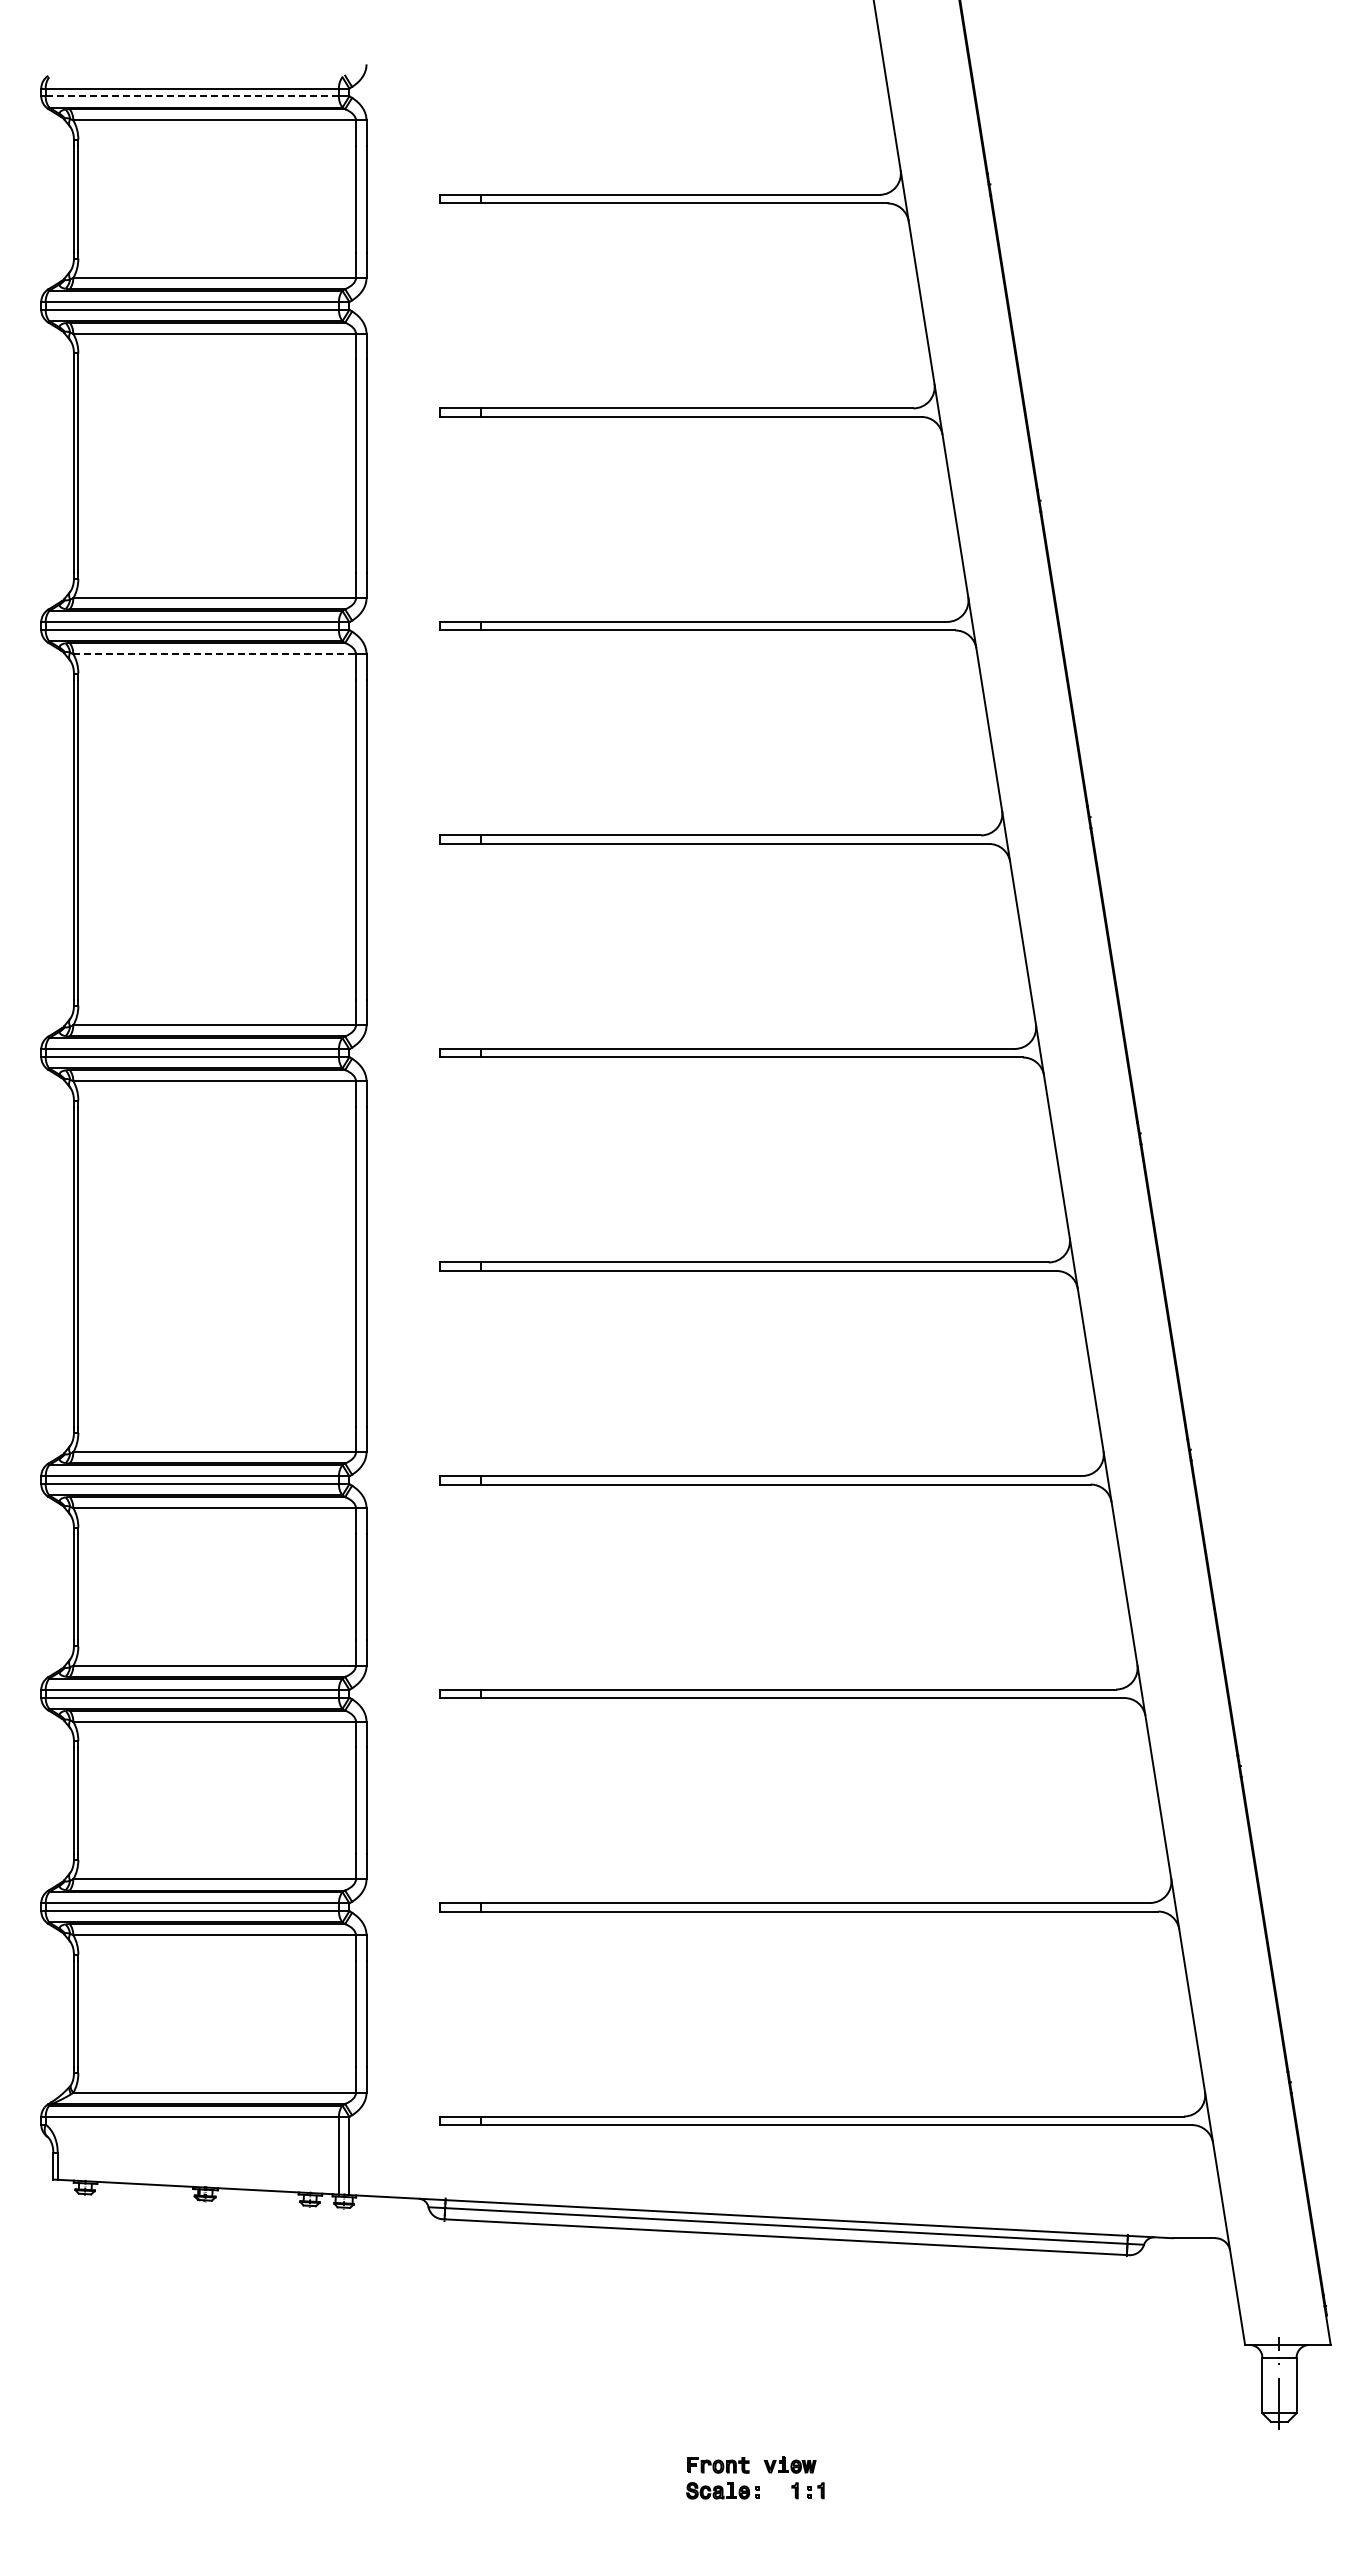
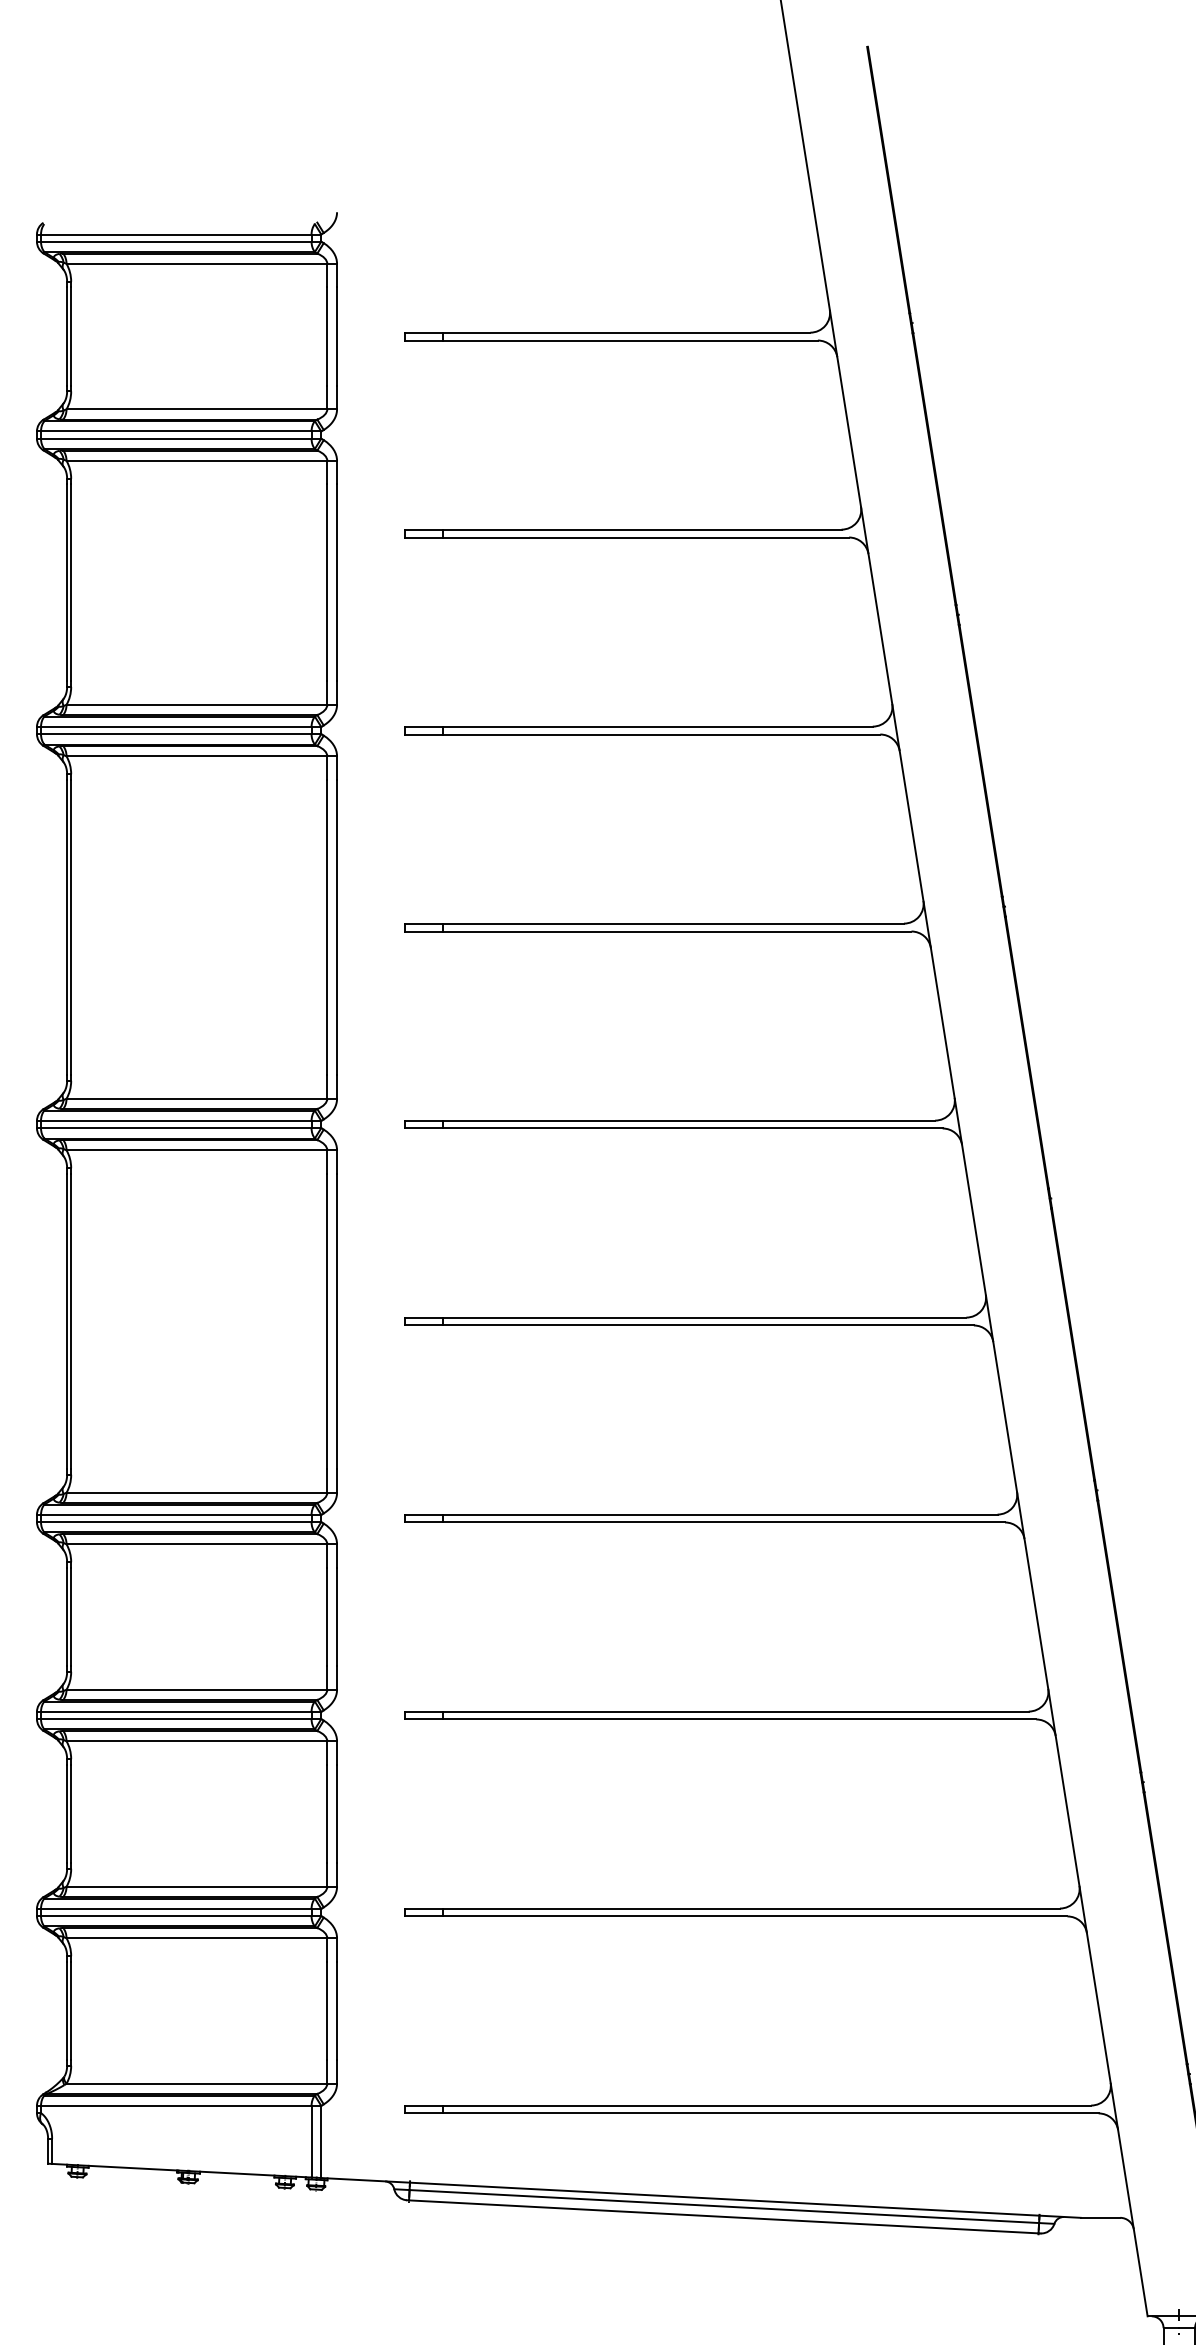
line: (192, 96) -> (176, 241), dashed -> solid
line: (215, 654) -> (197, 756), dashed -> solid

